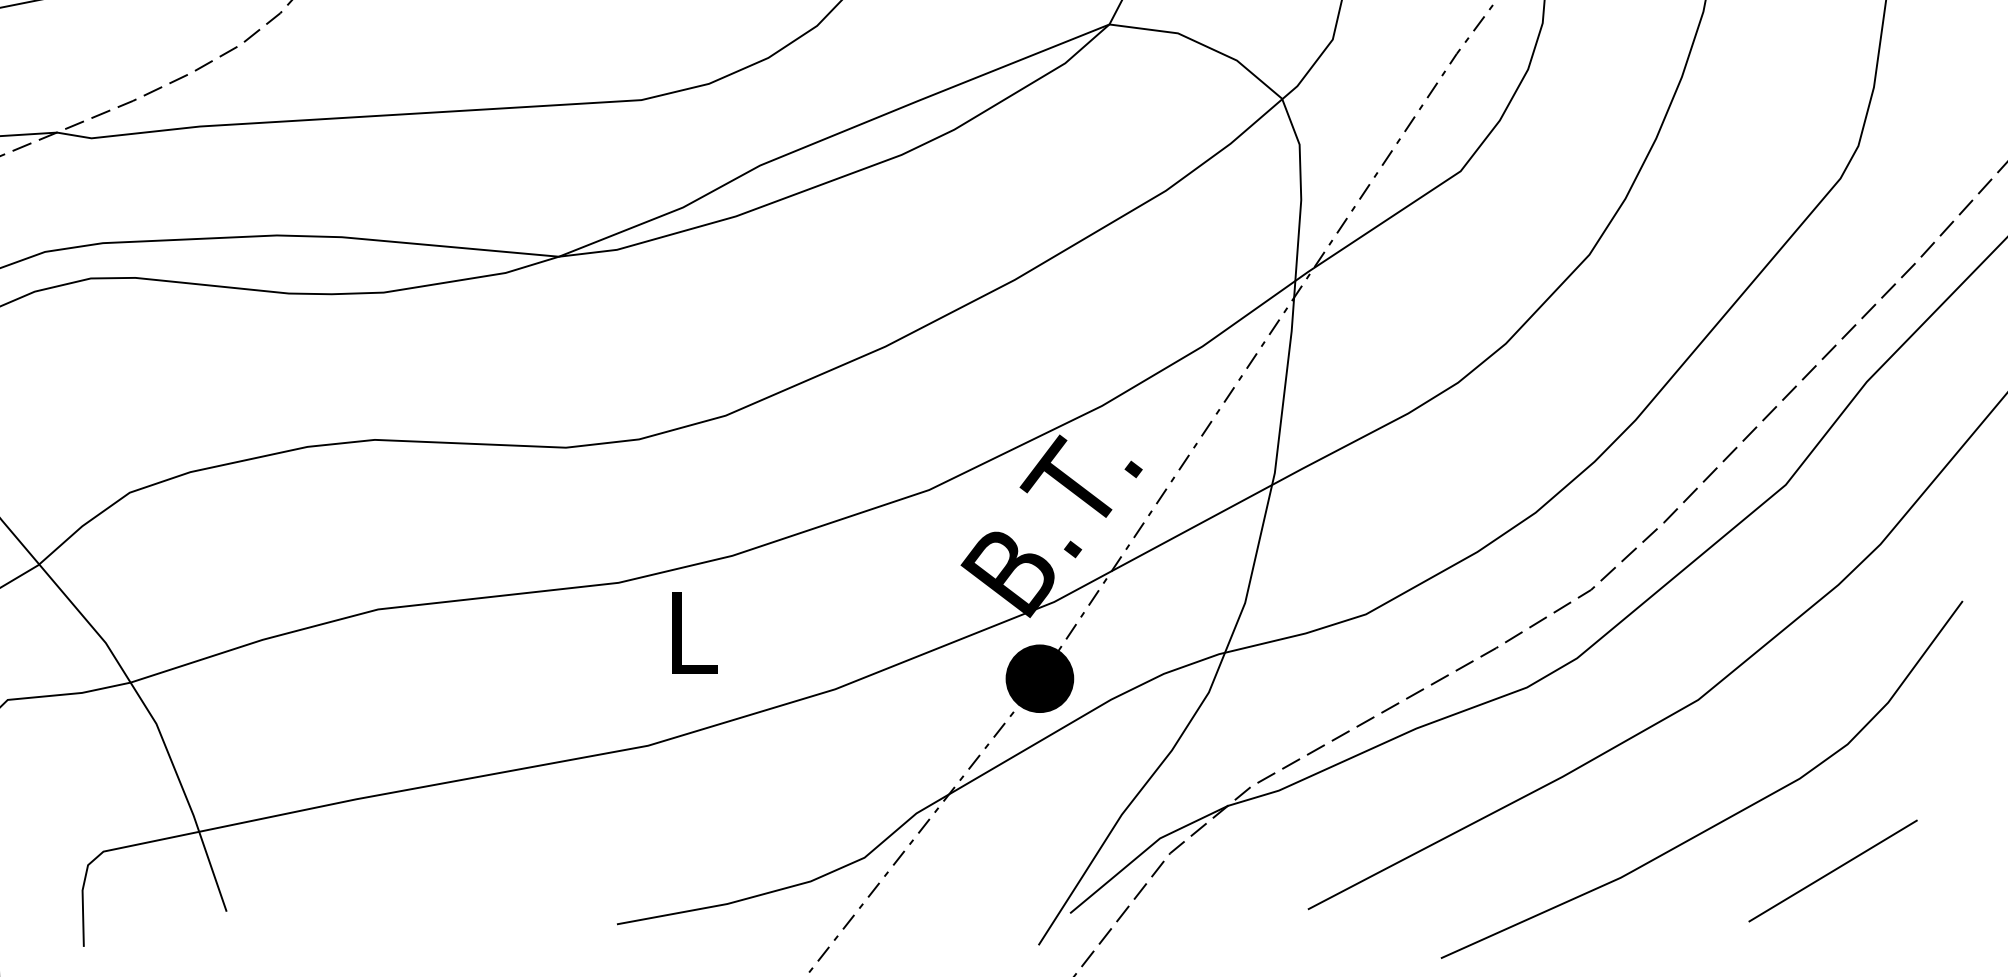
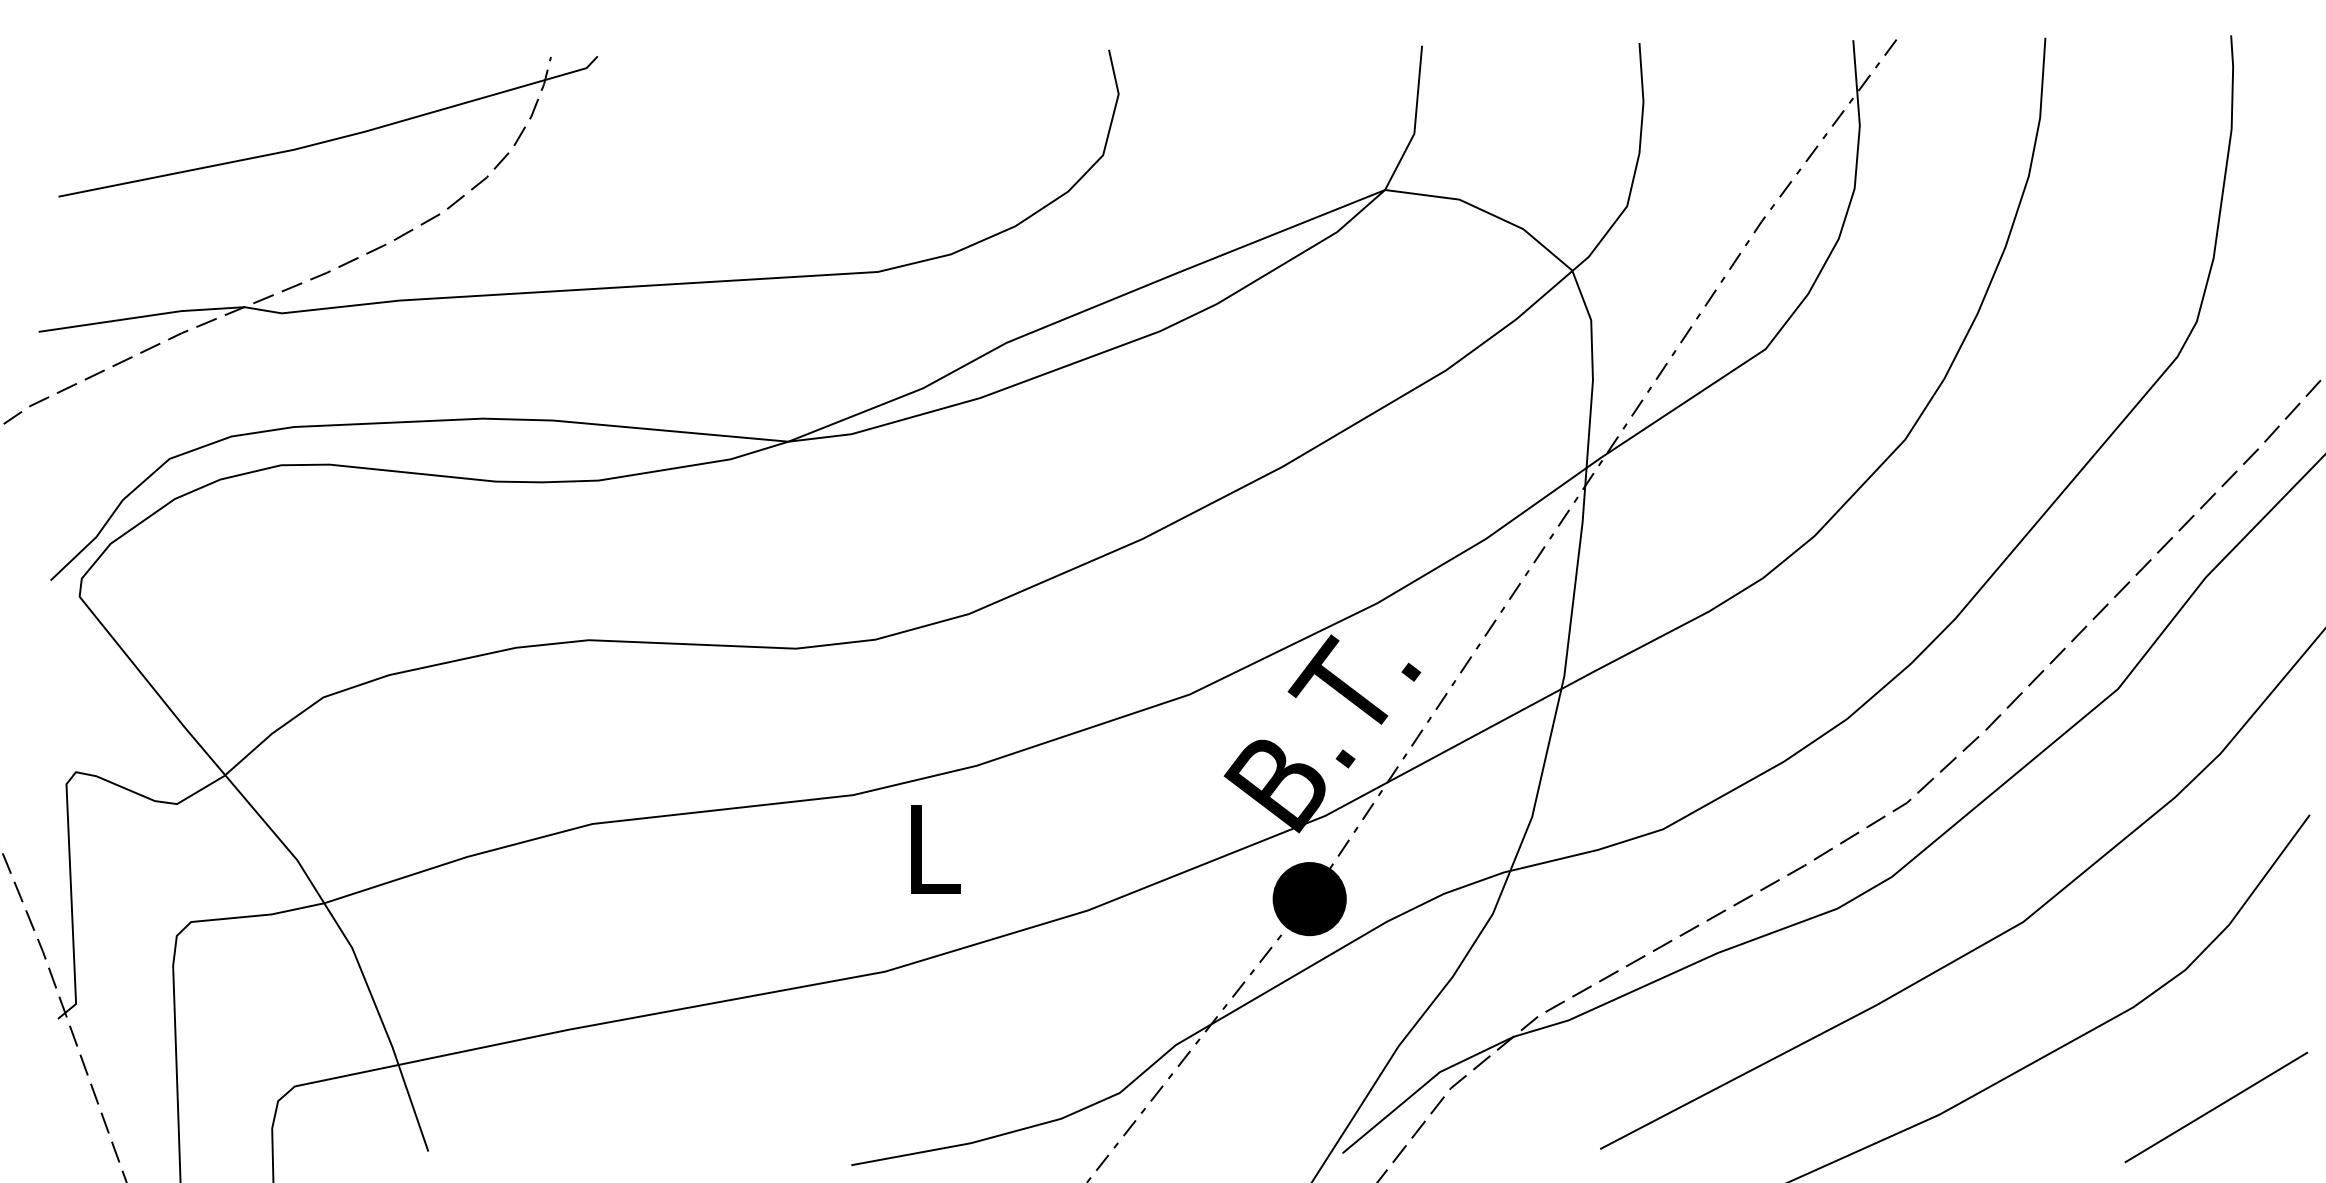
line: (1833, 871) -> (2216, 1107), moved

